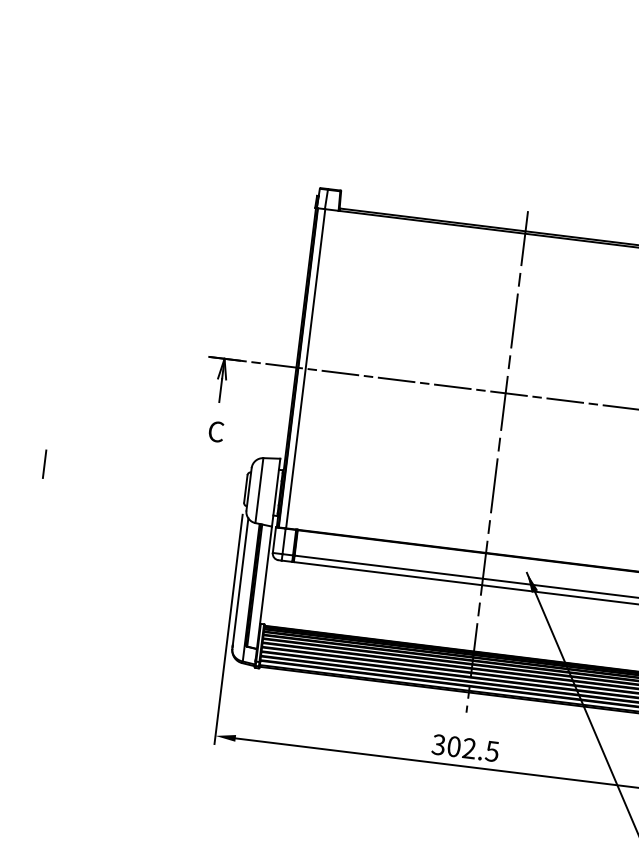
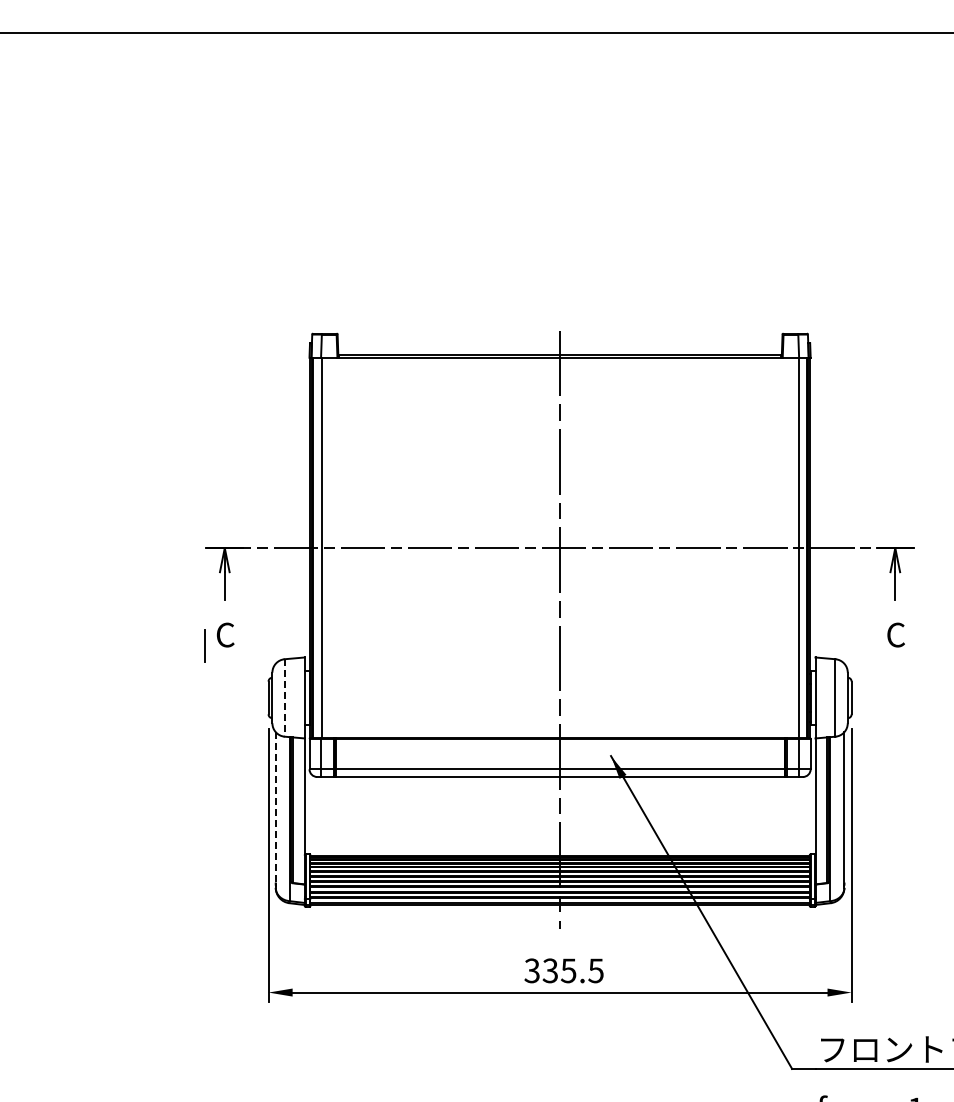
line: (44, 463) -> (204, 645), moved
line: (259, 490) -> (284, 697), solid -> dashed
line: (240, 581) -> (275, 807), solid -> dashed
text: (461, 747) -> (559, 970), 302.5 -> 335.5

